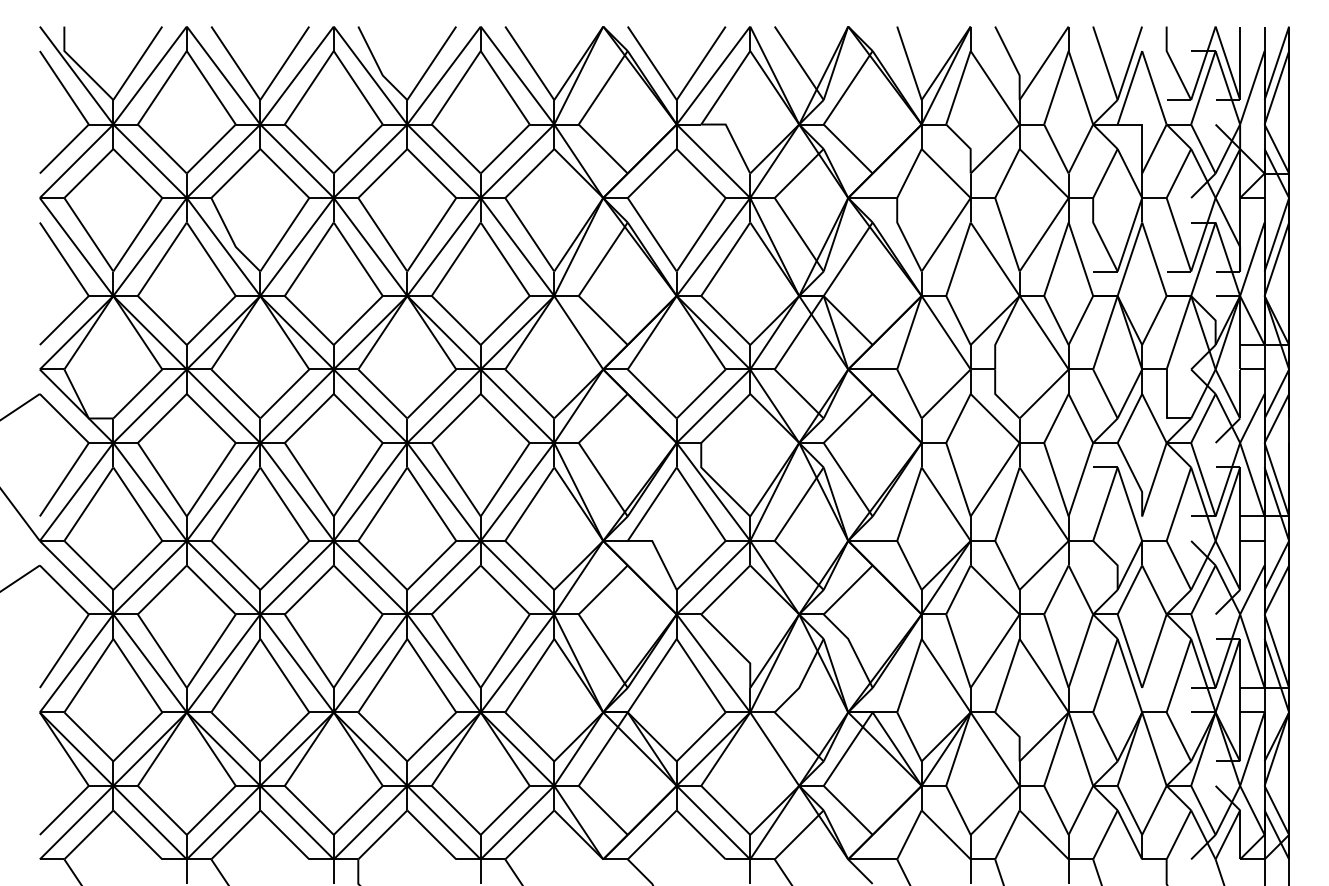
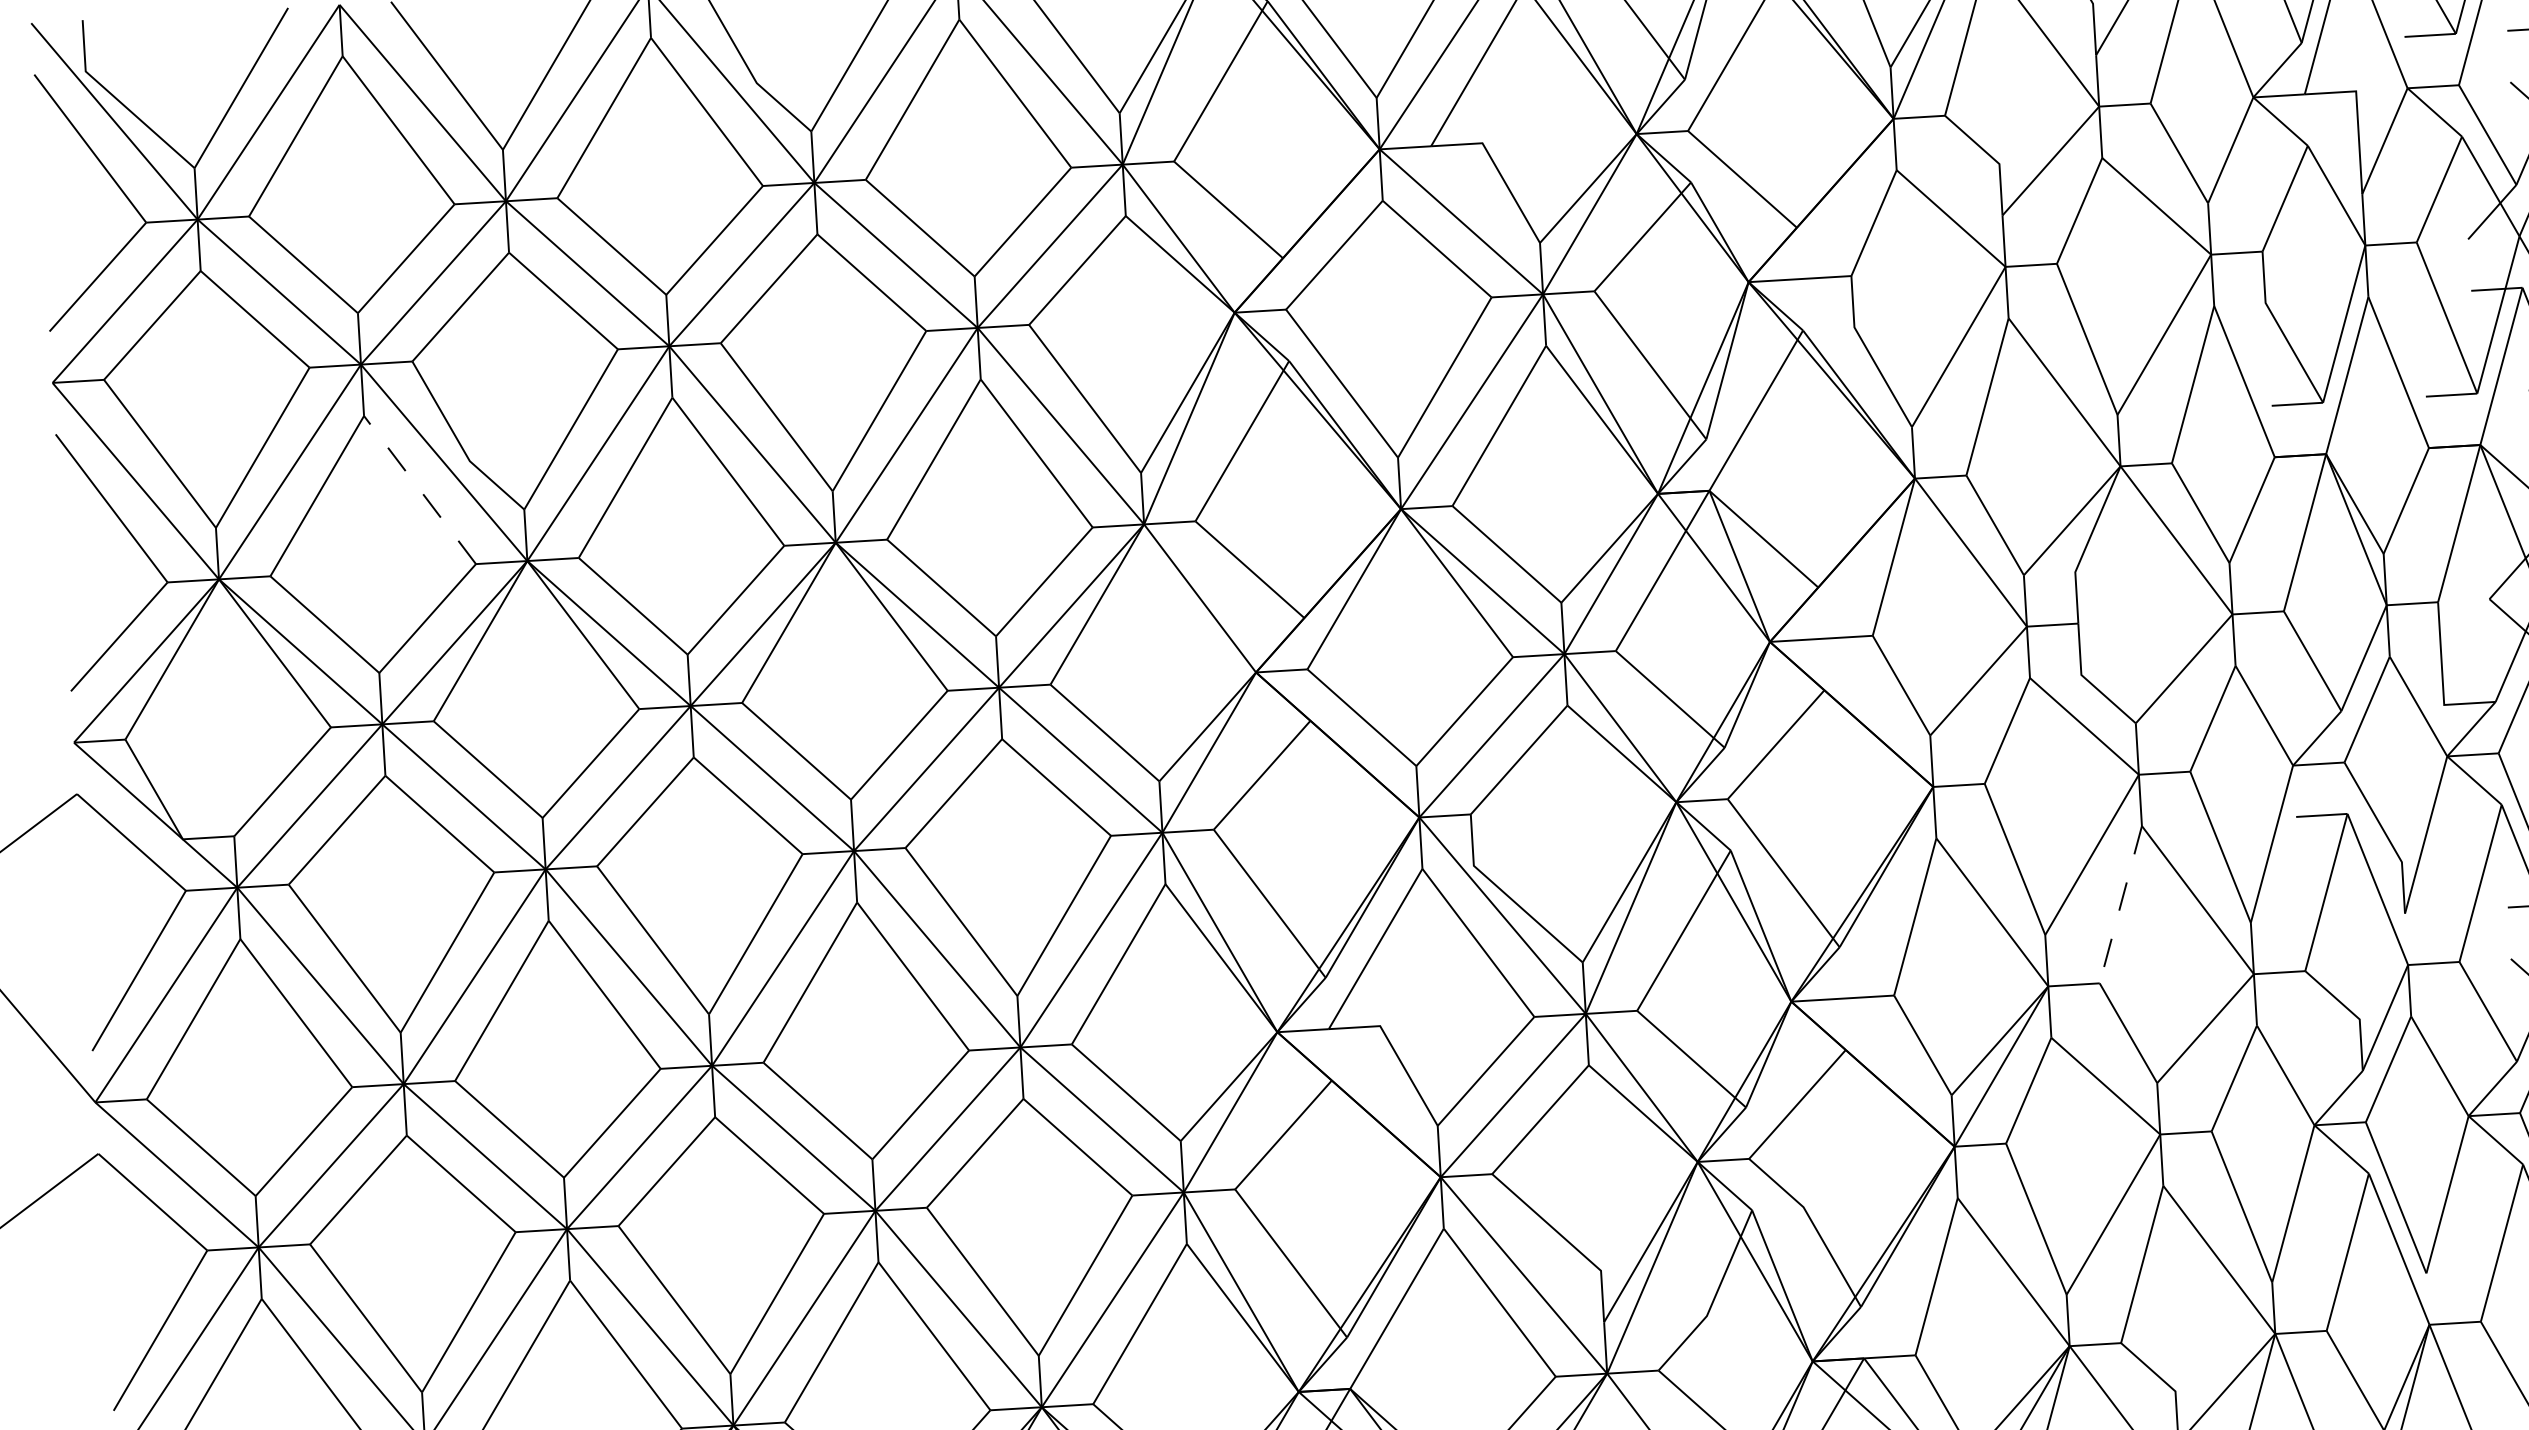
line: (211, 258) -> (420, 488), solid -> dashed
line: (1007, 504) -> (2121, 905), solid -> dashed

